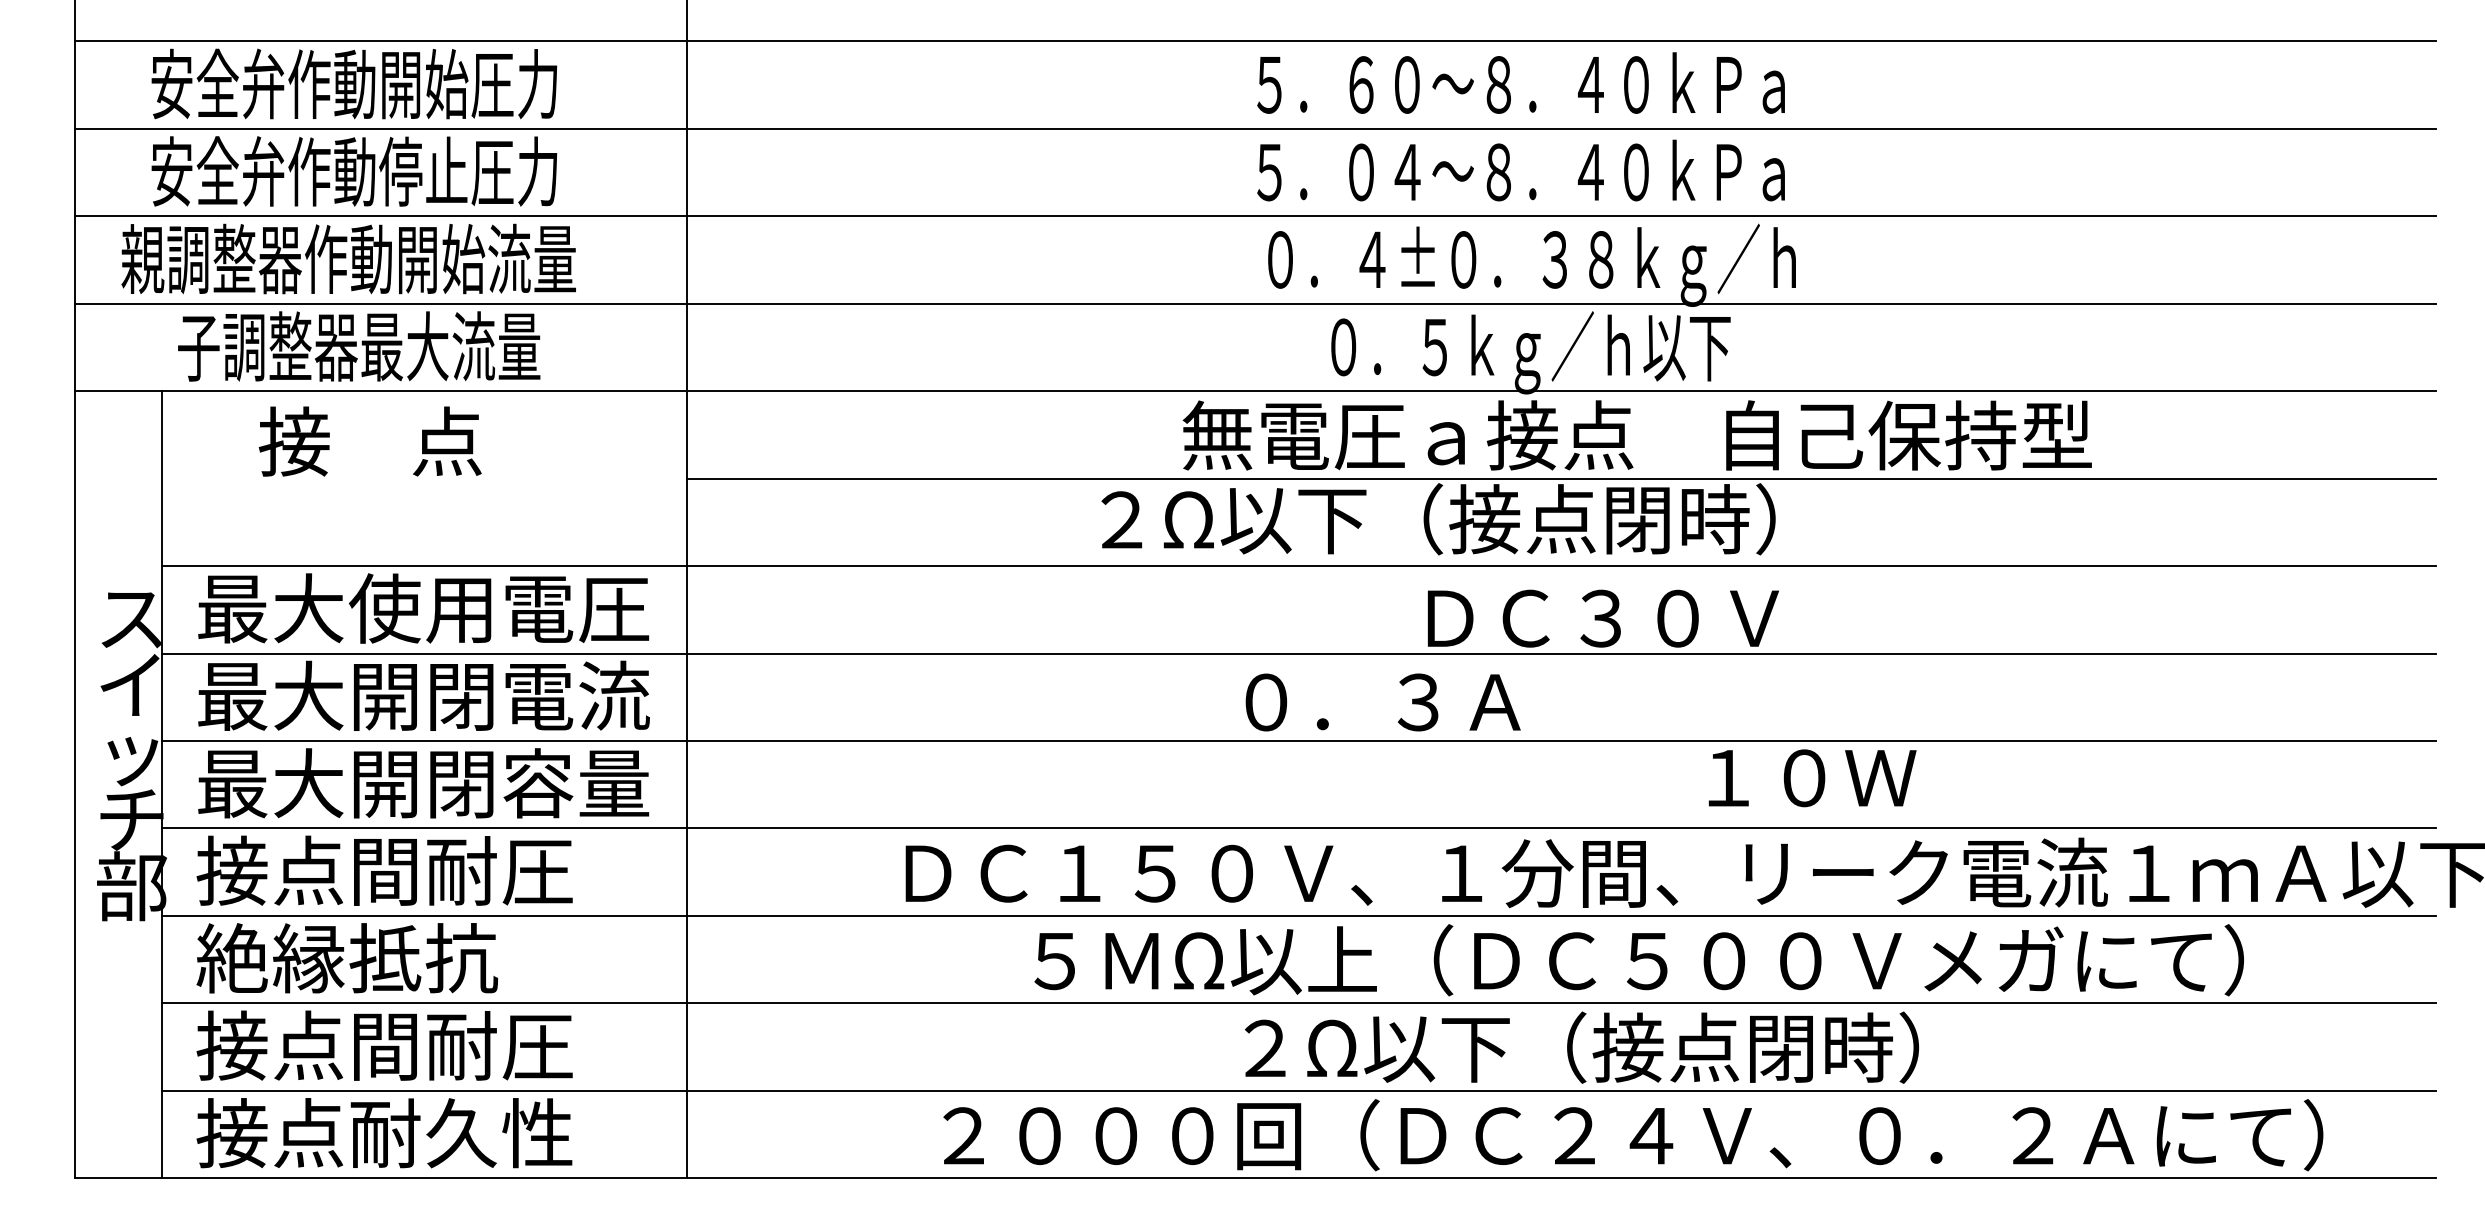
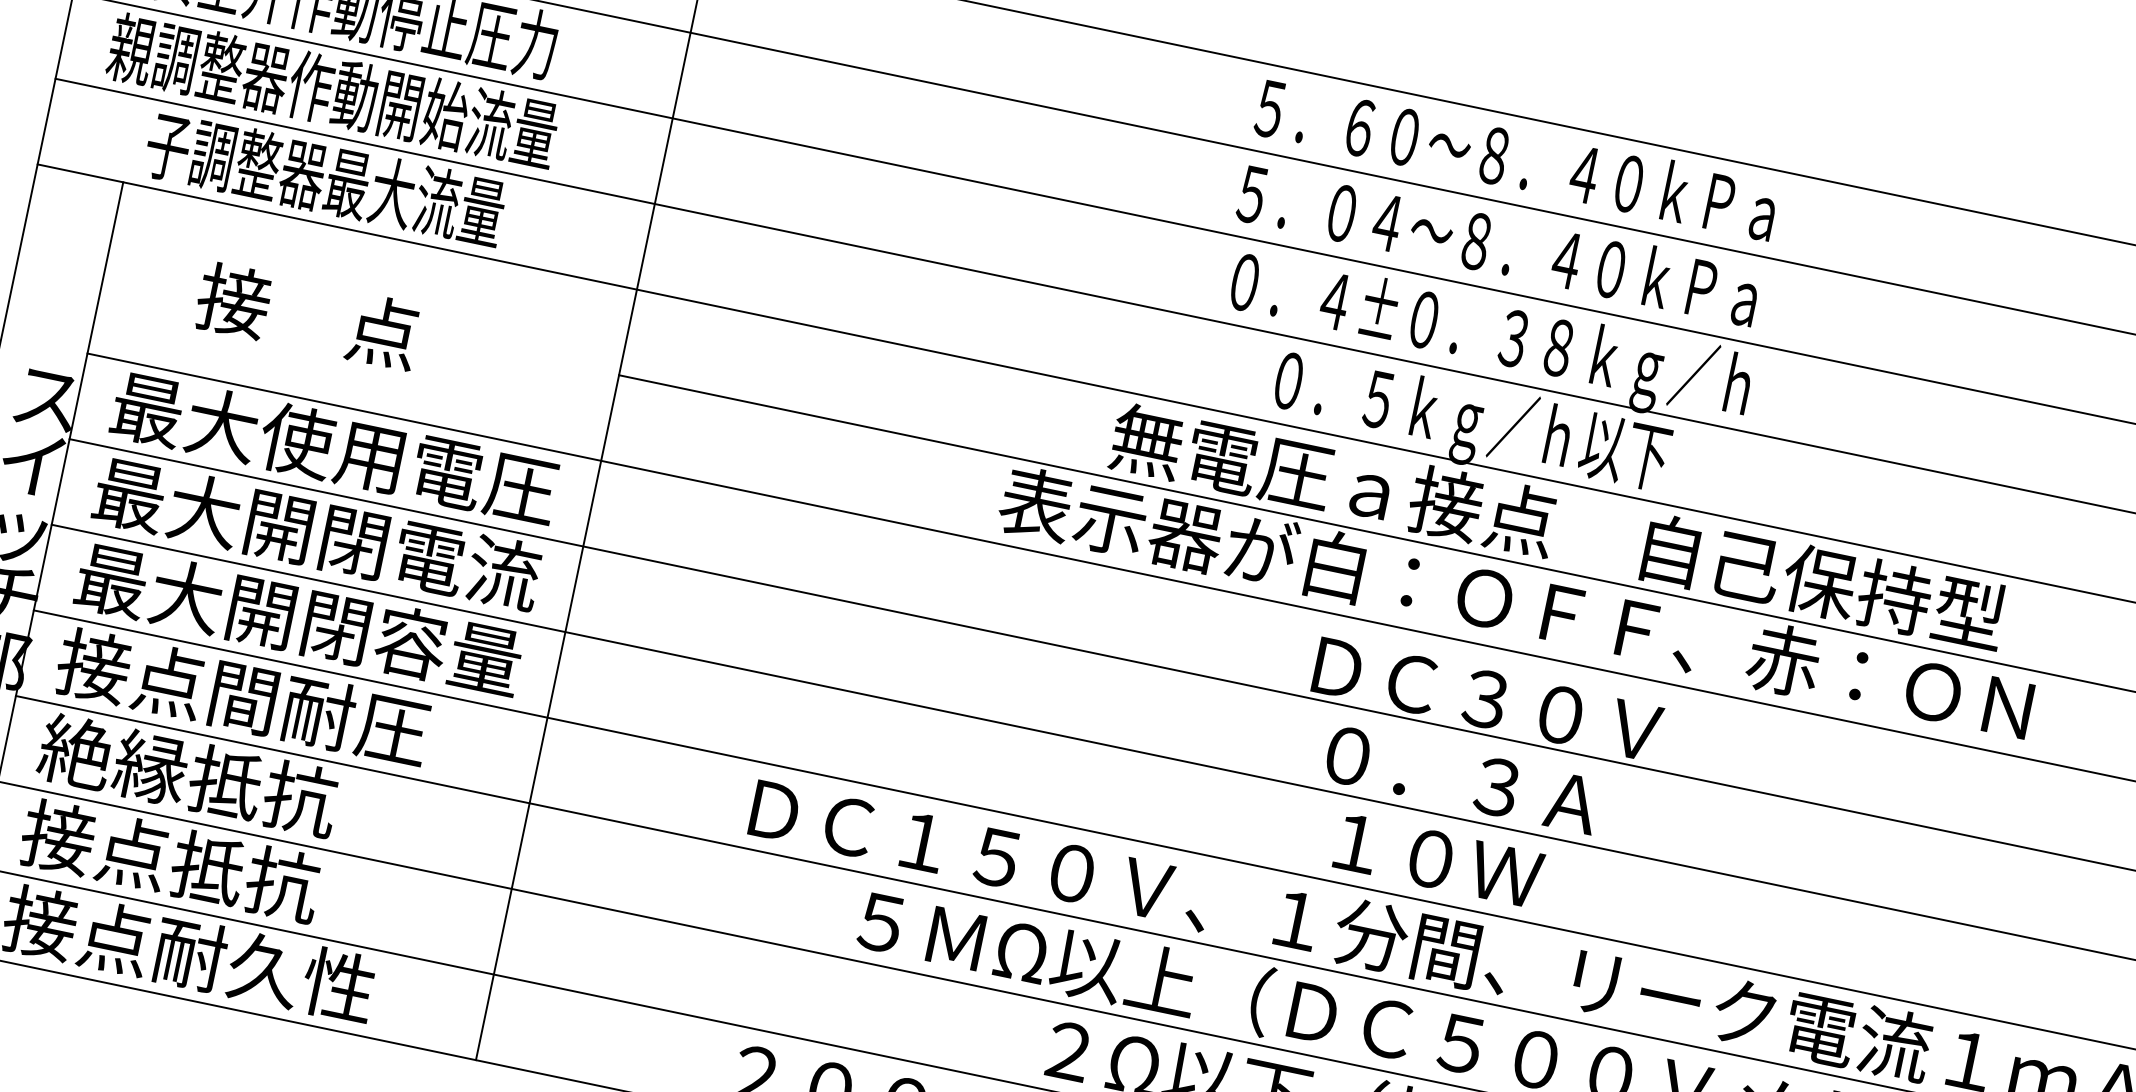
text: (369, 441) -> (307, 316), moved
text: (1611, 519) -> (1515, 604), ２Ω以下（接点閉時） -> 表示器が白：ＯＦＦ、赤：ＯＮ
text: (1382, 702) -> (1461, 779), moved
text: (1812, 778) -> (1438, 860), moved
text: (460, 1045) -> (281, 883), 接点間耐圧 -> 接点抵抗

